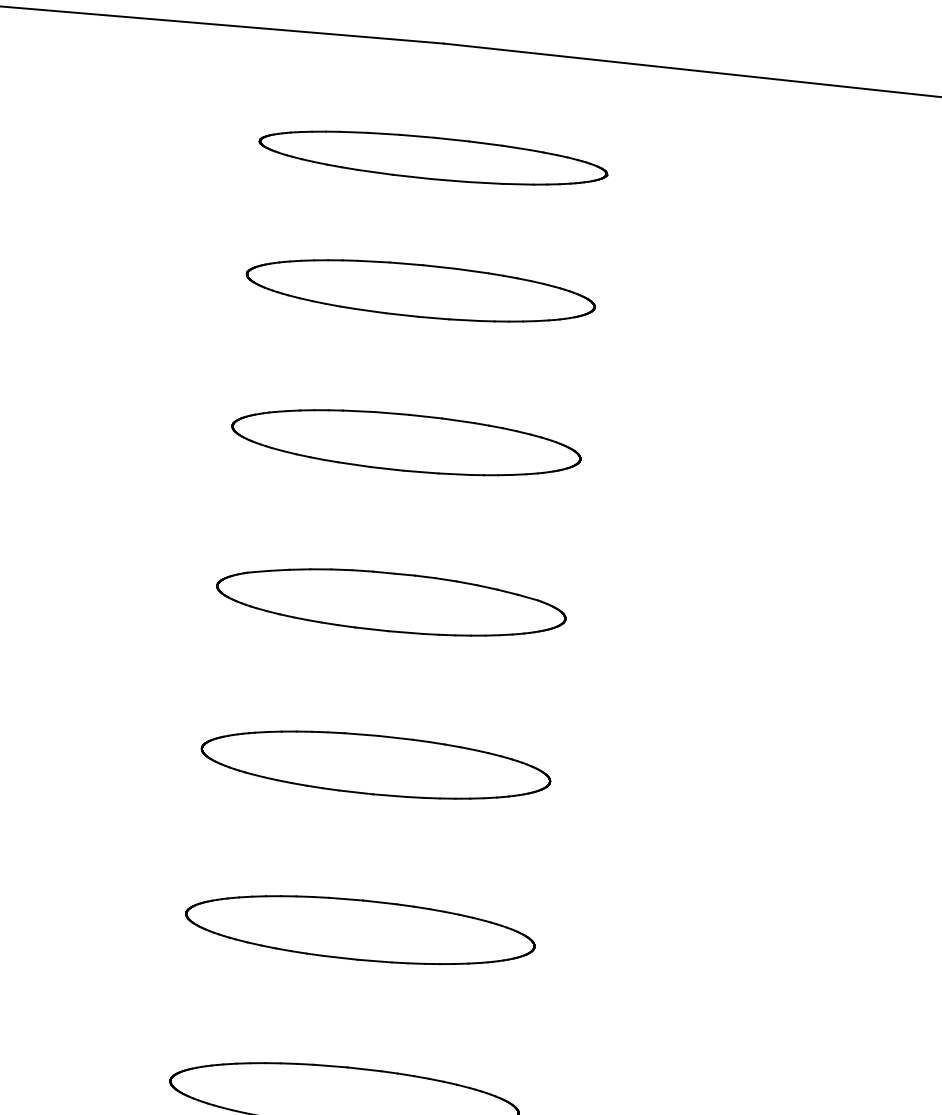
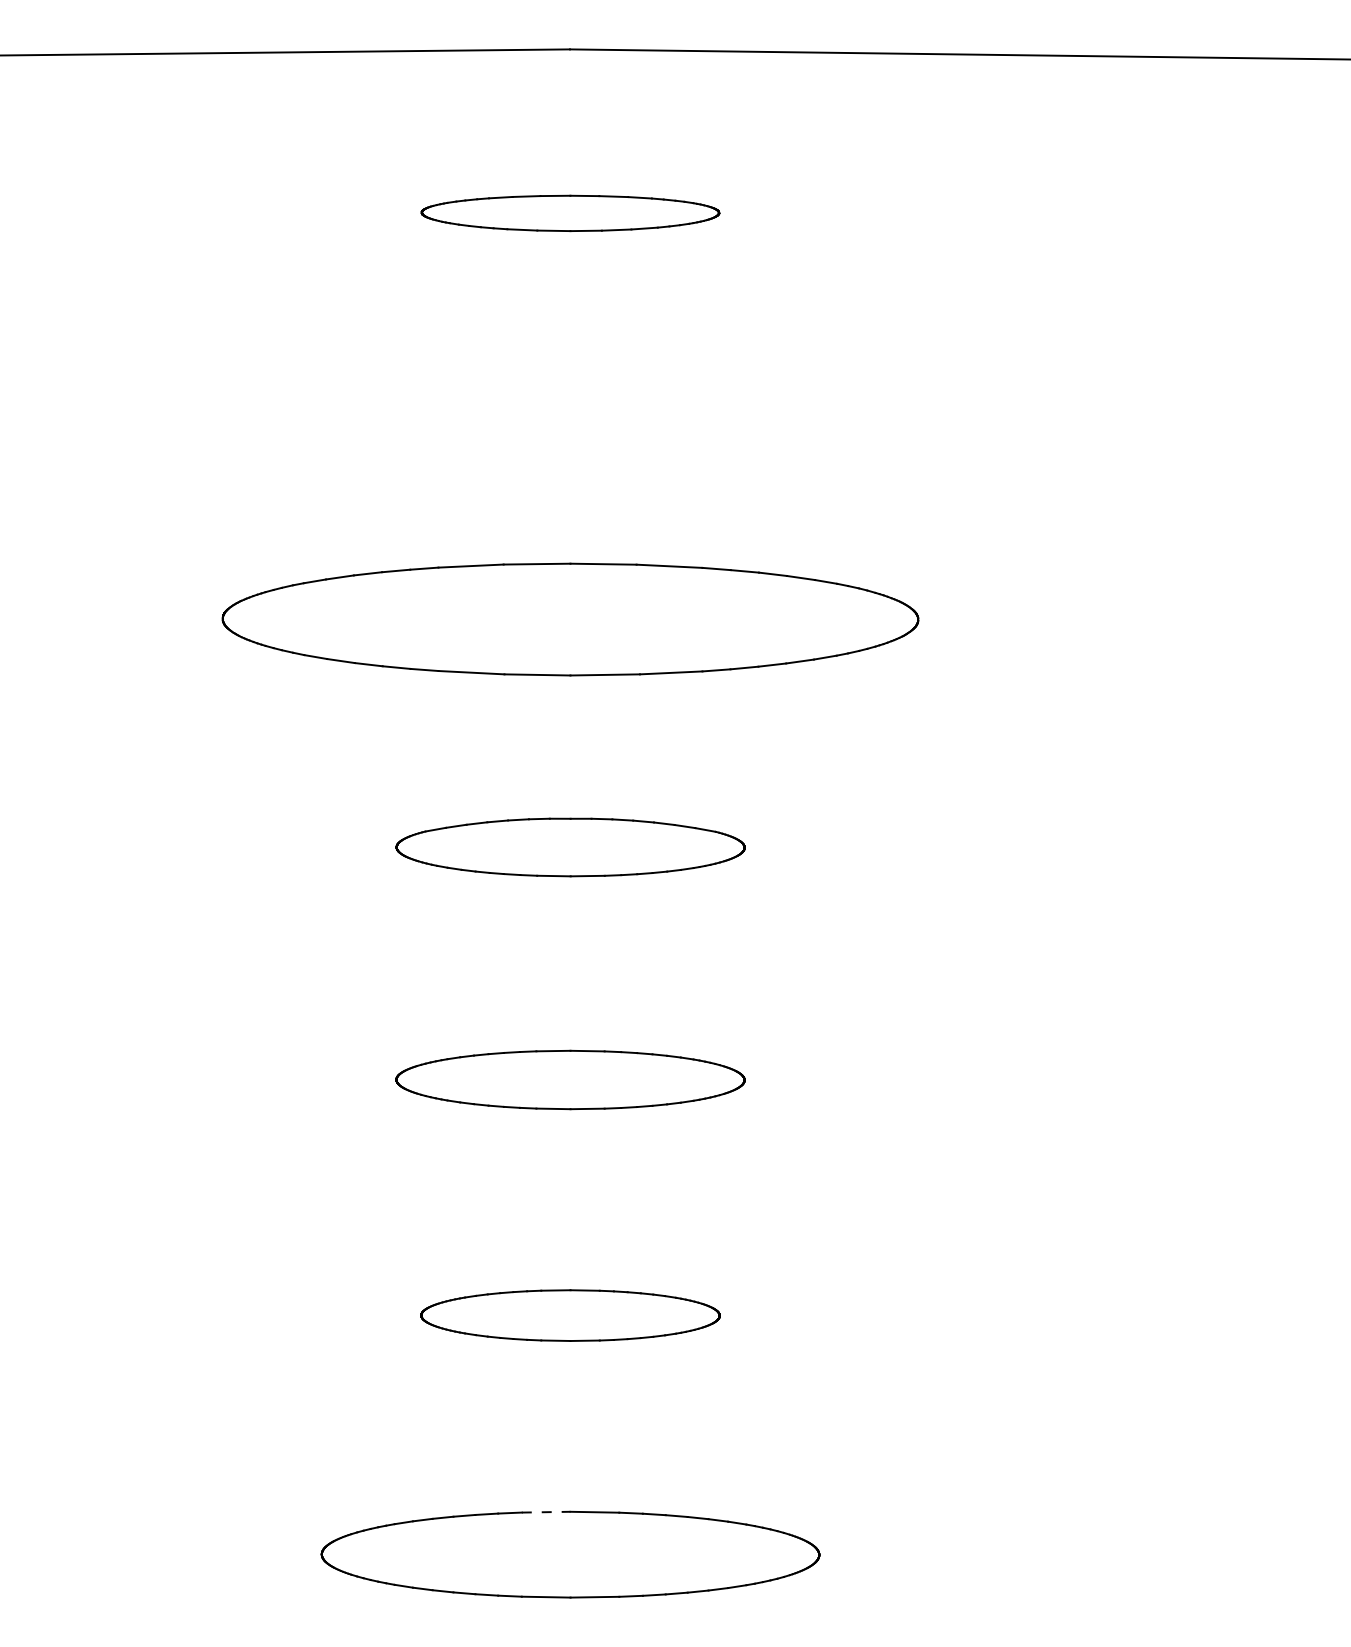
part: (433, 158) -> (570, 213), size x0.6
part: (420, 290) -> (570, 402), removed
part: (406, 442) -> (570, 619), size x1.4
part: (391, 602) -> (570, 847), size x0.7
part: (376, 764) -> (570, 1079), size x0.7
part: (360, 930) -> (570, 1315), size x0.6
line: (330, 1066) -> (546, 1512), solid -> dashed

